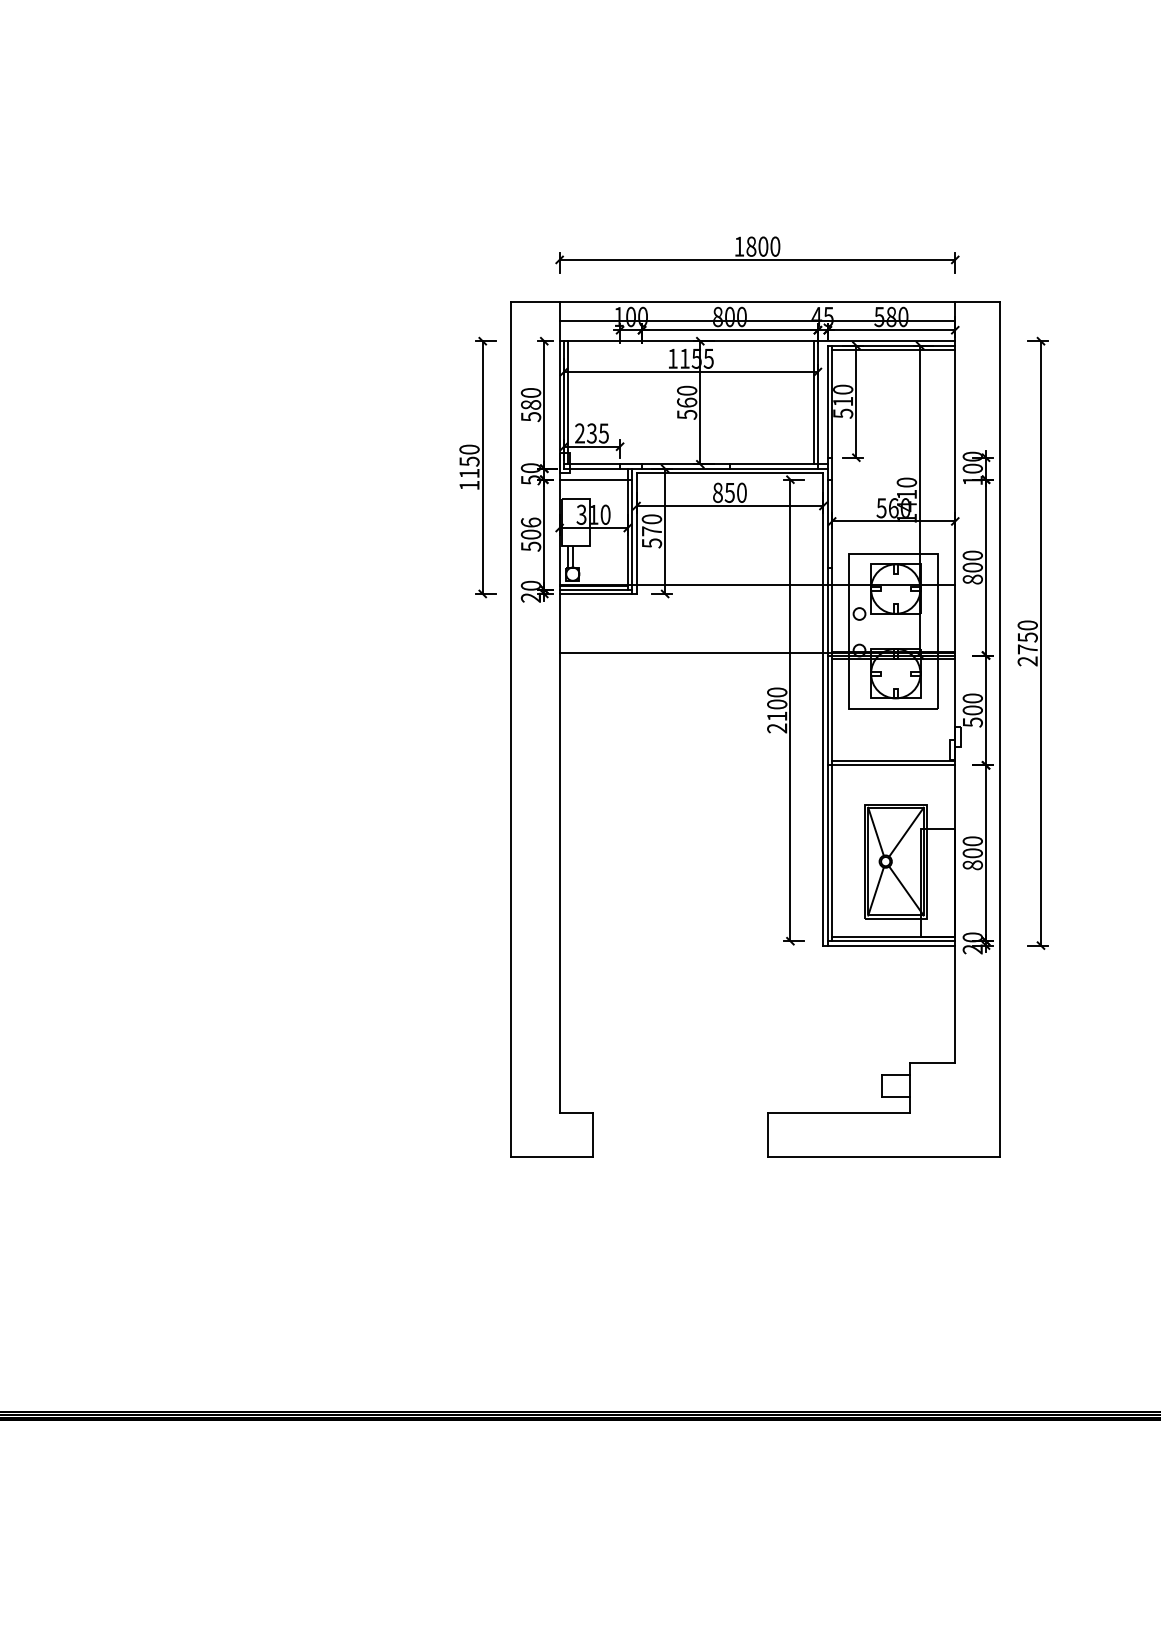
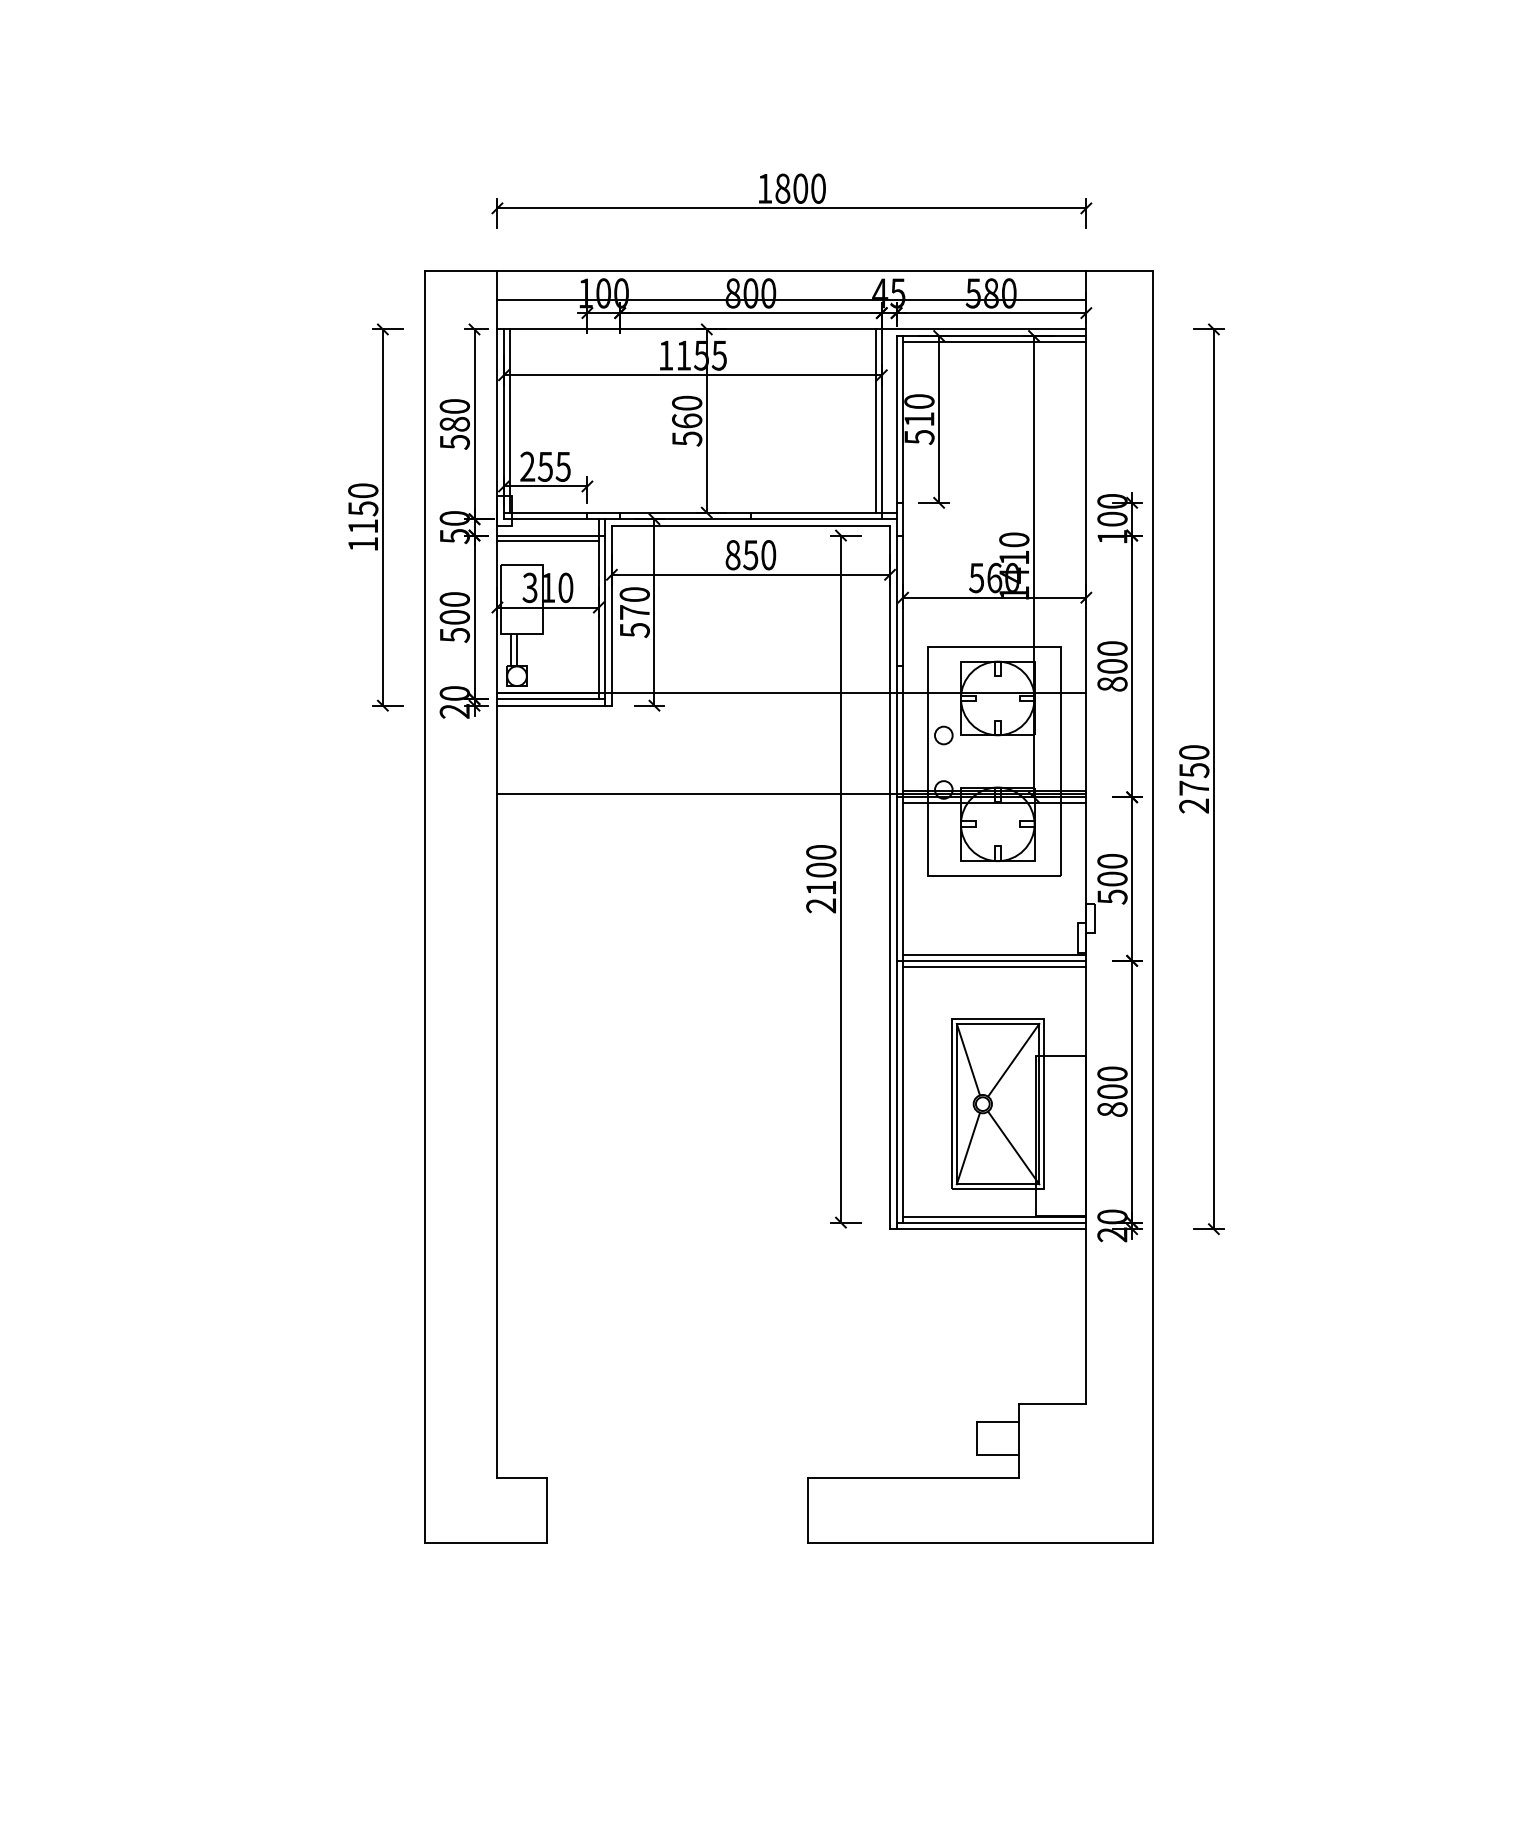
text: (591, 433) -> (544, 466), 235 -> 255
line: (593, 483) -> (547, 541), added
text: (530, 522) -> (454, 599), 506 -> 500
line: (893, 769) -> (994, 966), added

